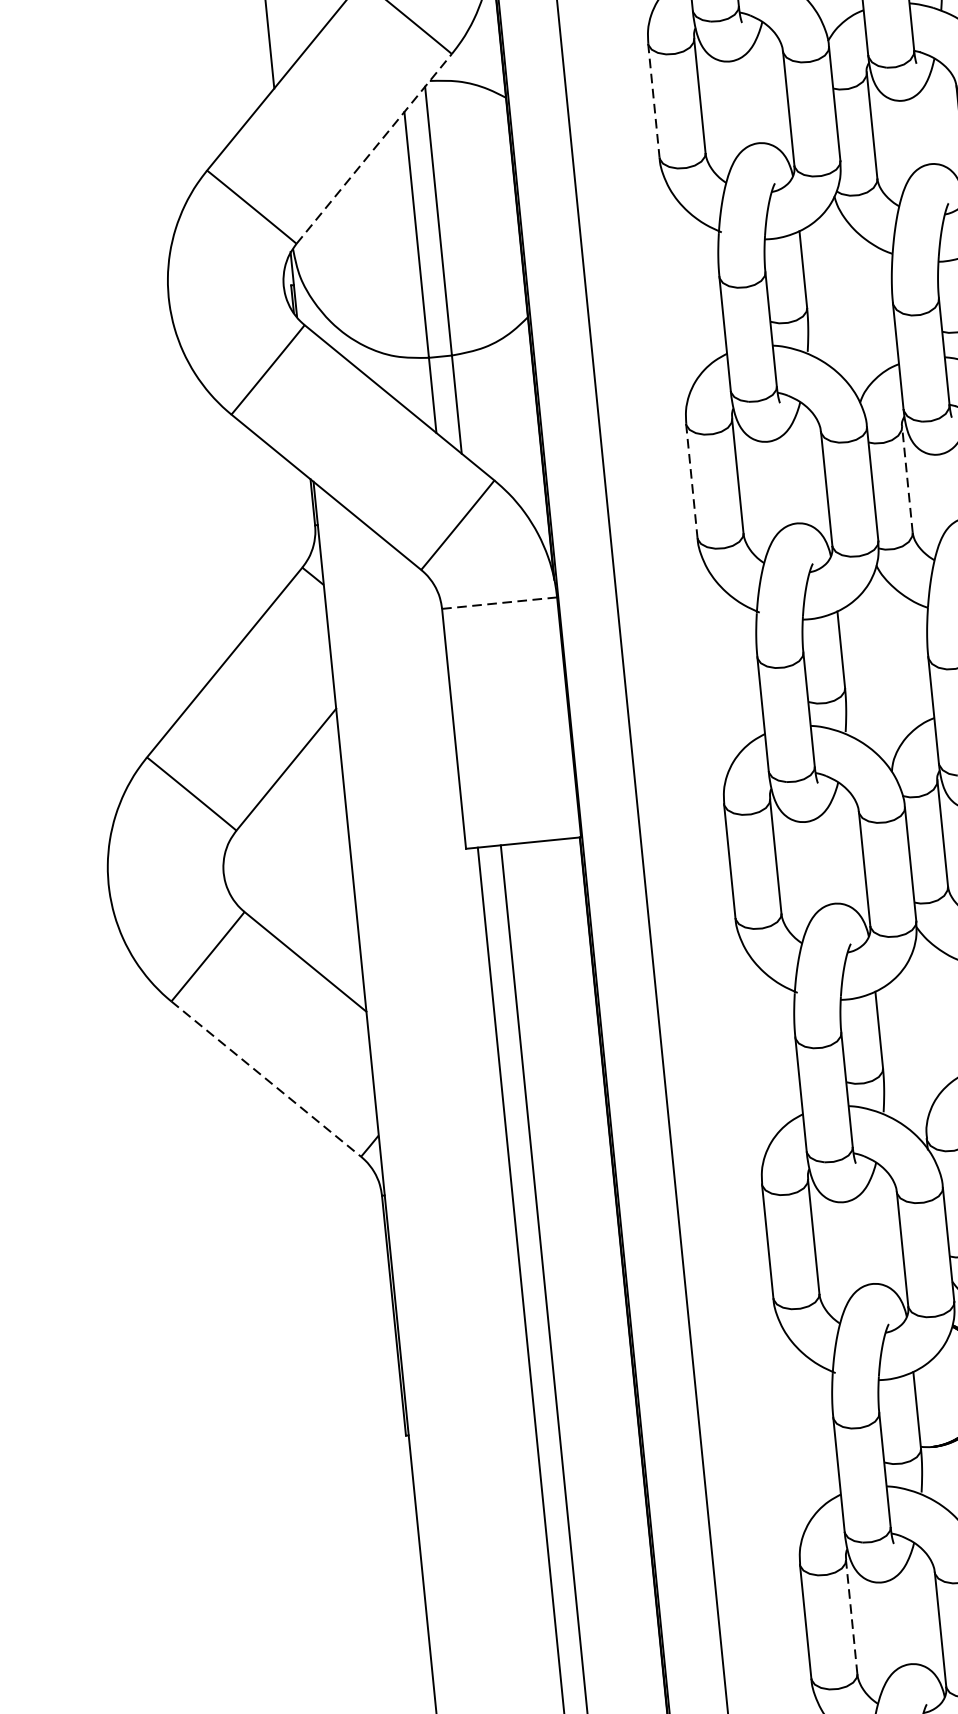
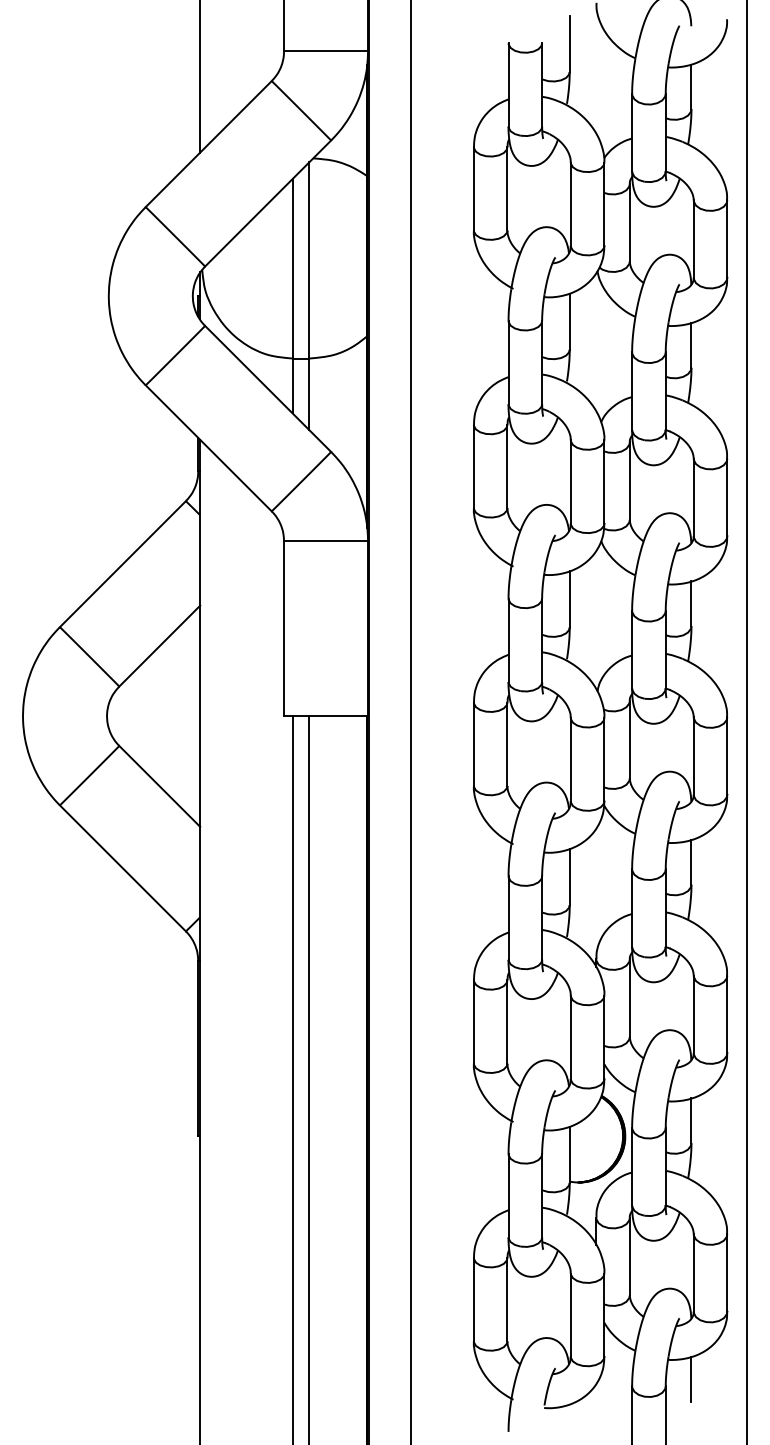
line: (653, 100) -> (473, 188), dashed -> solid
line: (374, 148) -> (268, 203), dashed -> solid
line: (691, 480) -> (473, 466), dashed -> solid
line: (906, 480) -> (629, 481), dashed -> solid
line: (500, 603) -> (326, 541), dashed -> solid
line: (267, 1079) -> (123, 868), dashed -> solid
line: (851, 1616) -> (507, 1299), dashed -> solid

